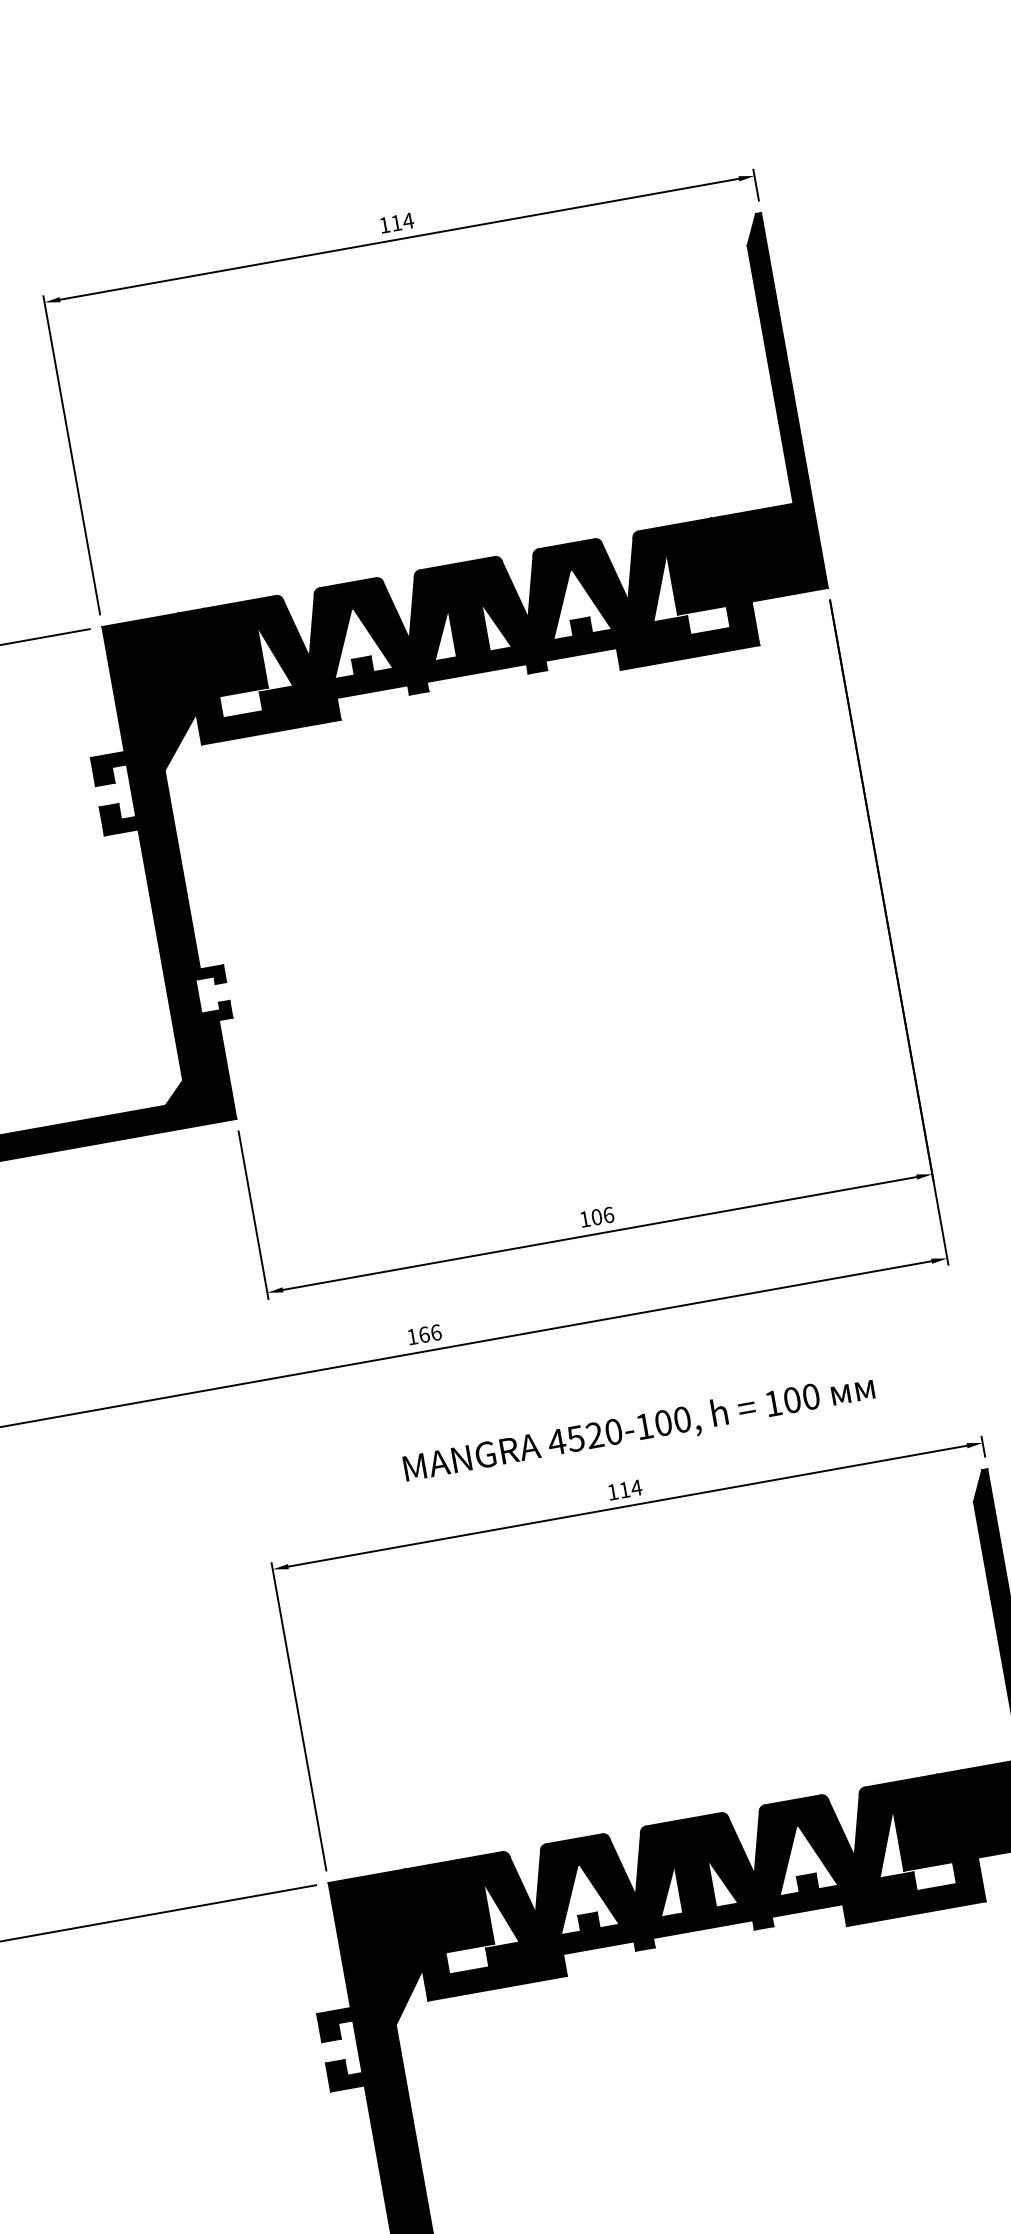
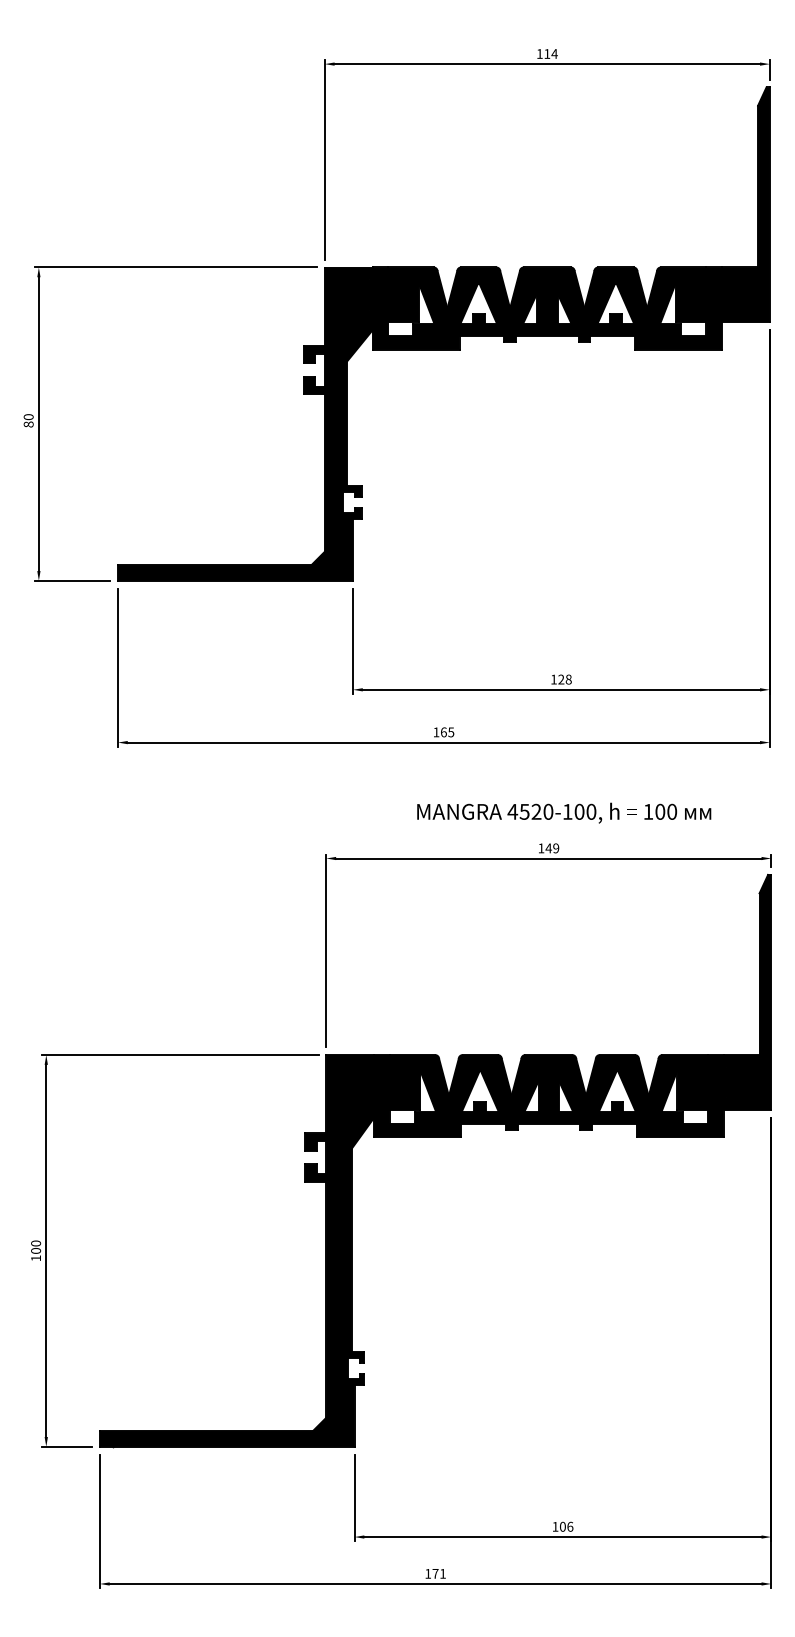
text: (601, 1216) -> (564, 679), 106 -> 128
text: (436, 1332) -> (451, 732), 166 -> 165
text: (630, 1489) -> (552, 848), 114 -> 149

